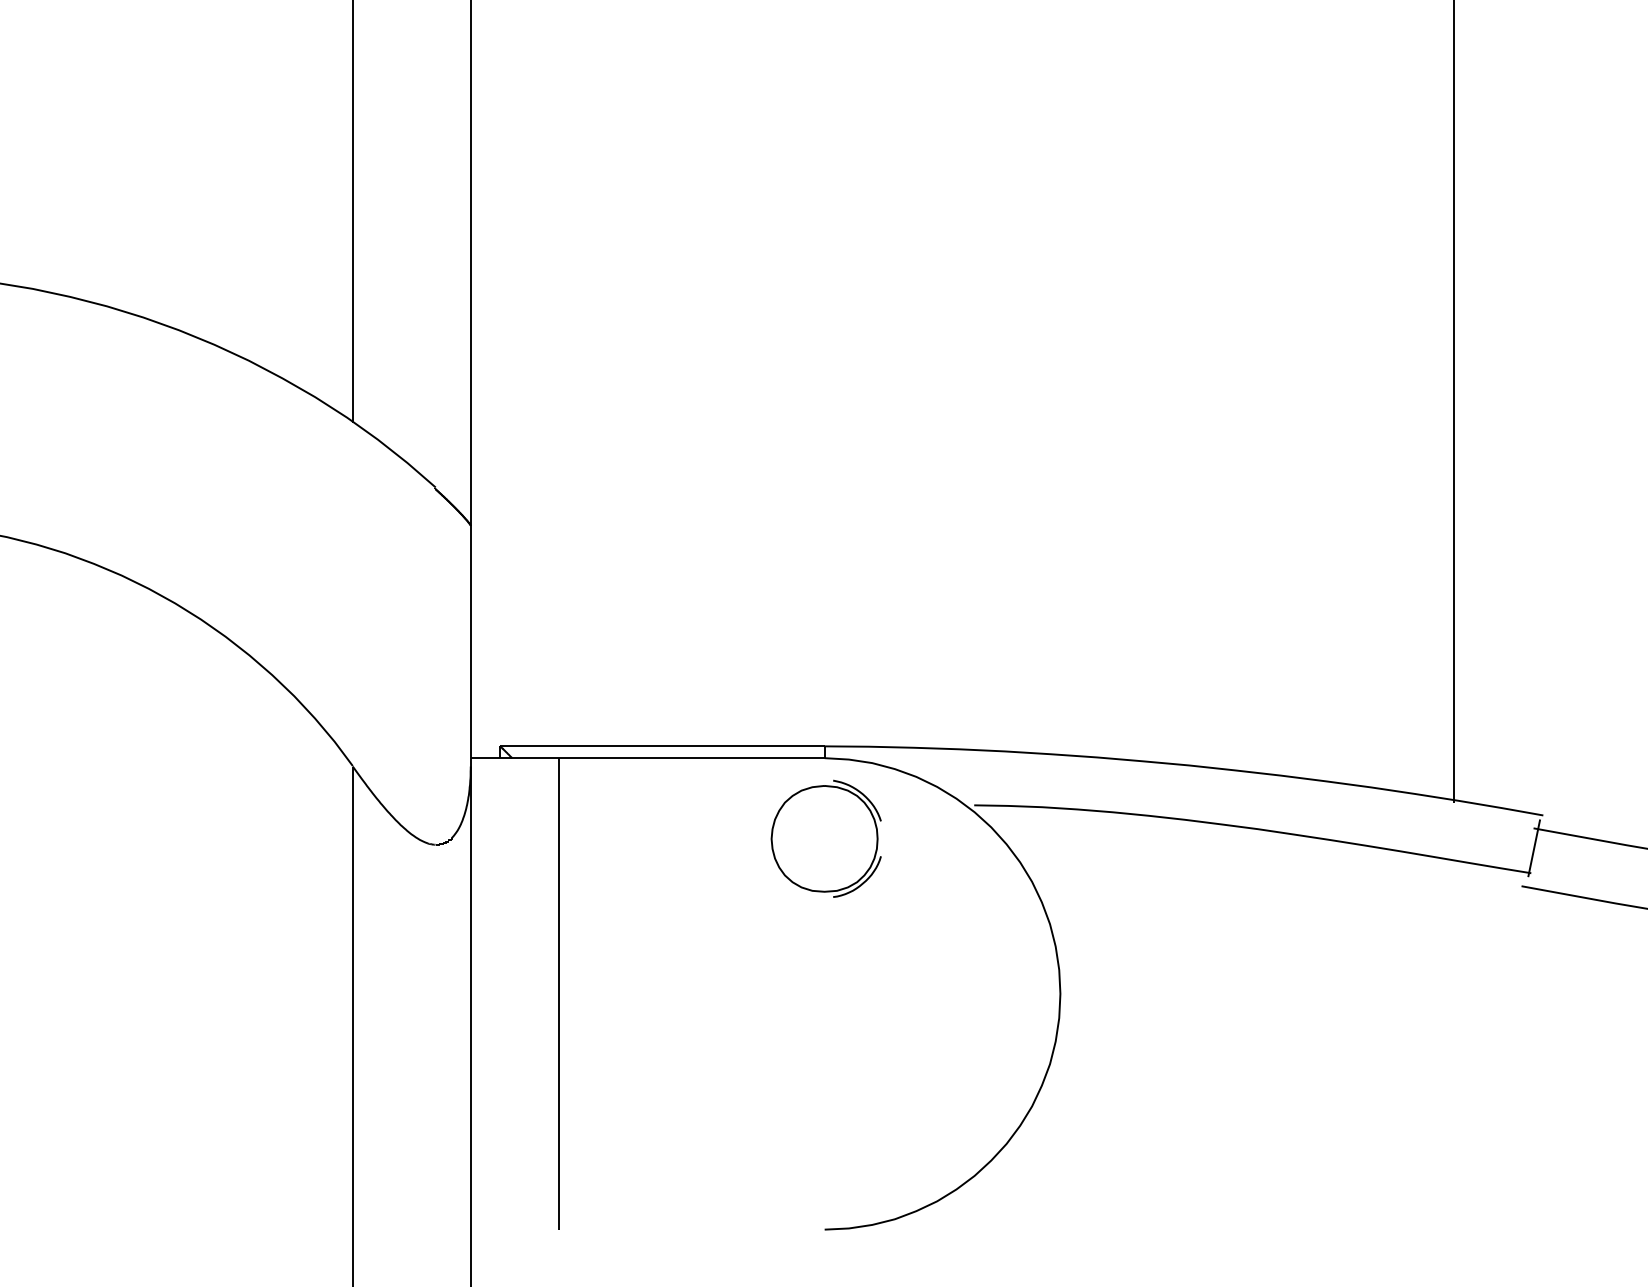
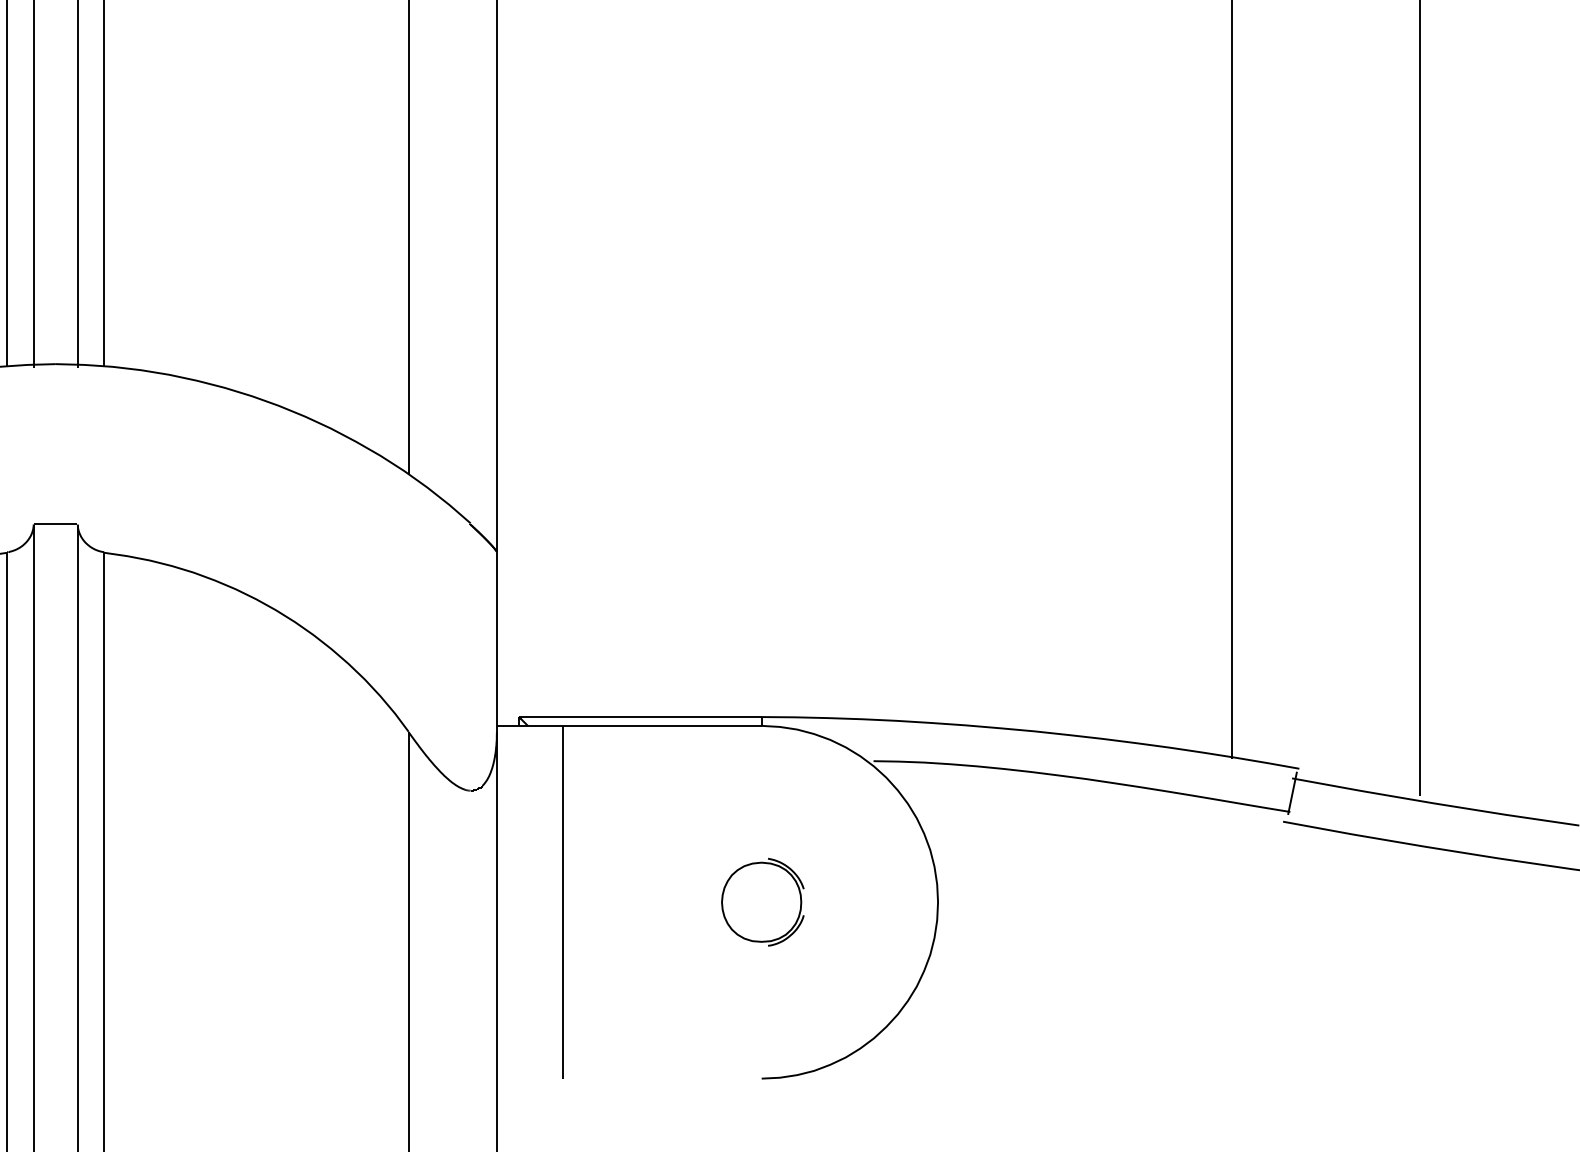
part: (825, 837) -> (762, 901), moved

